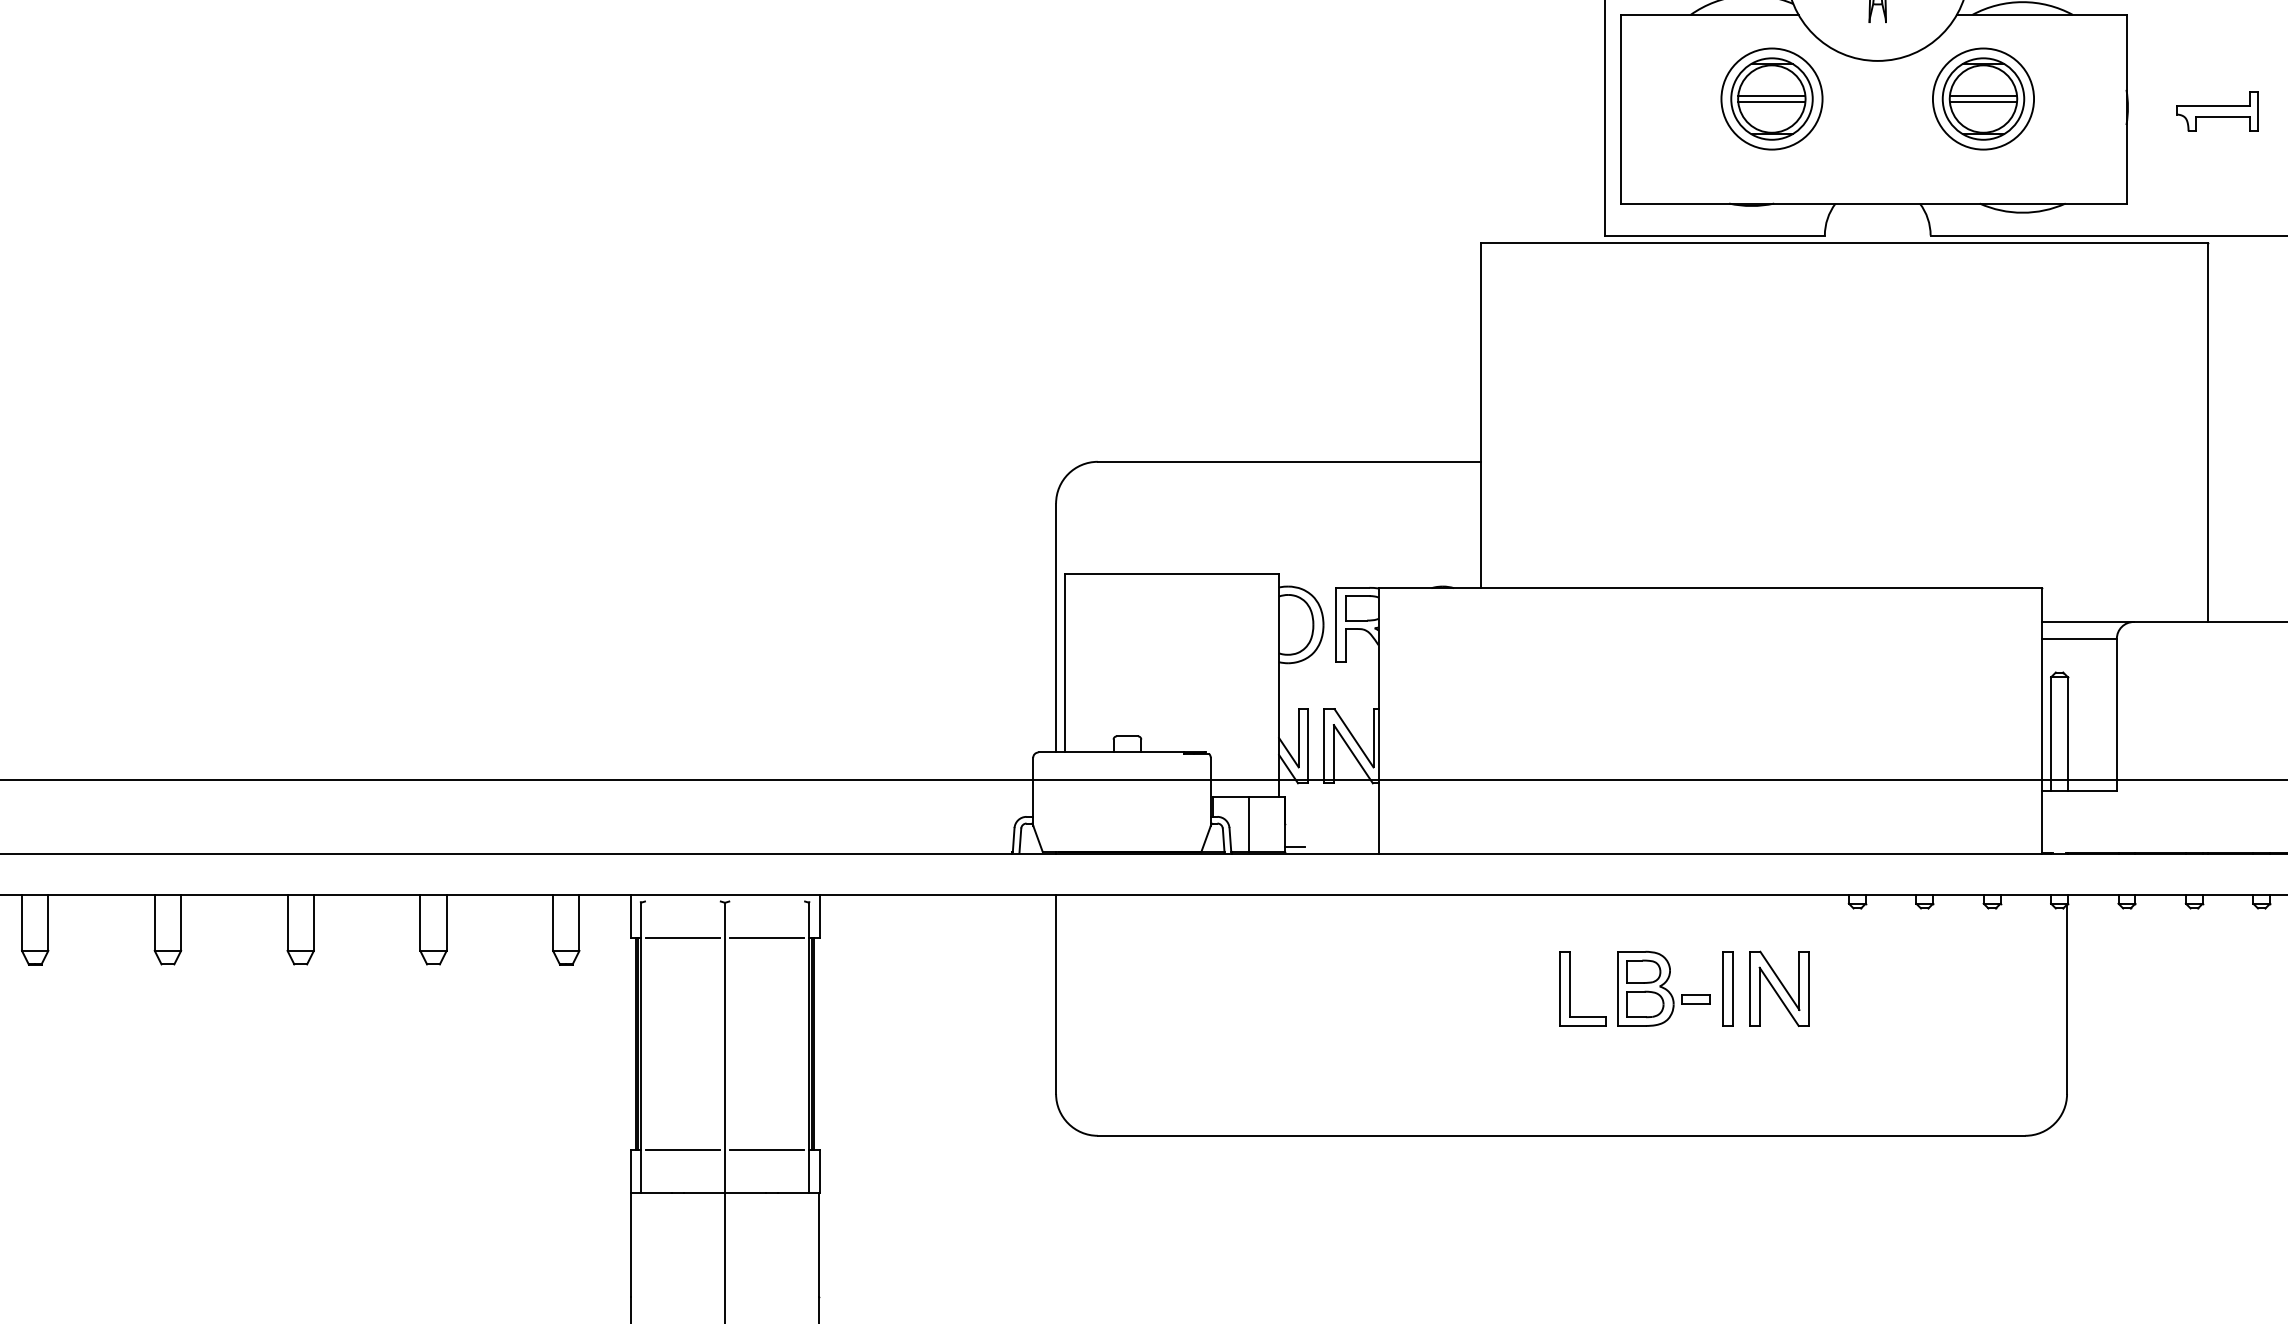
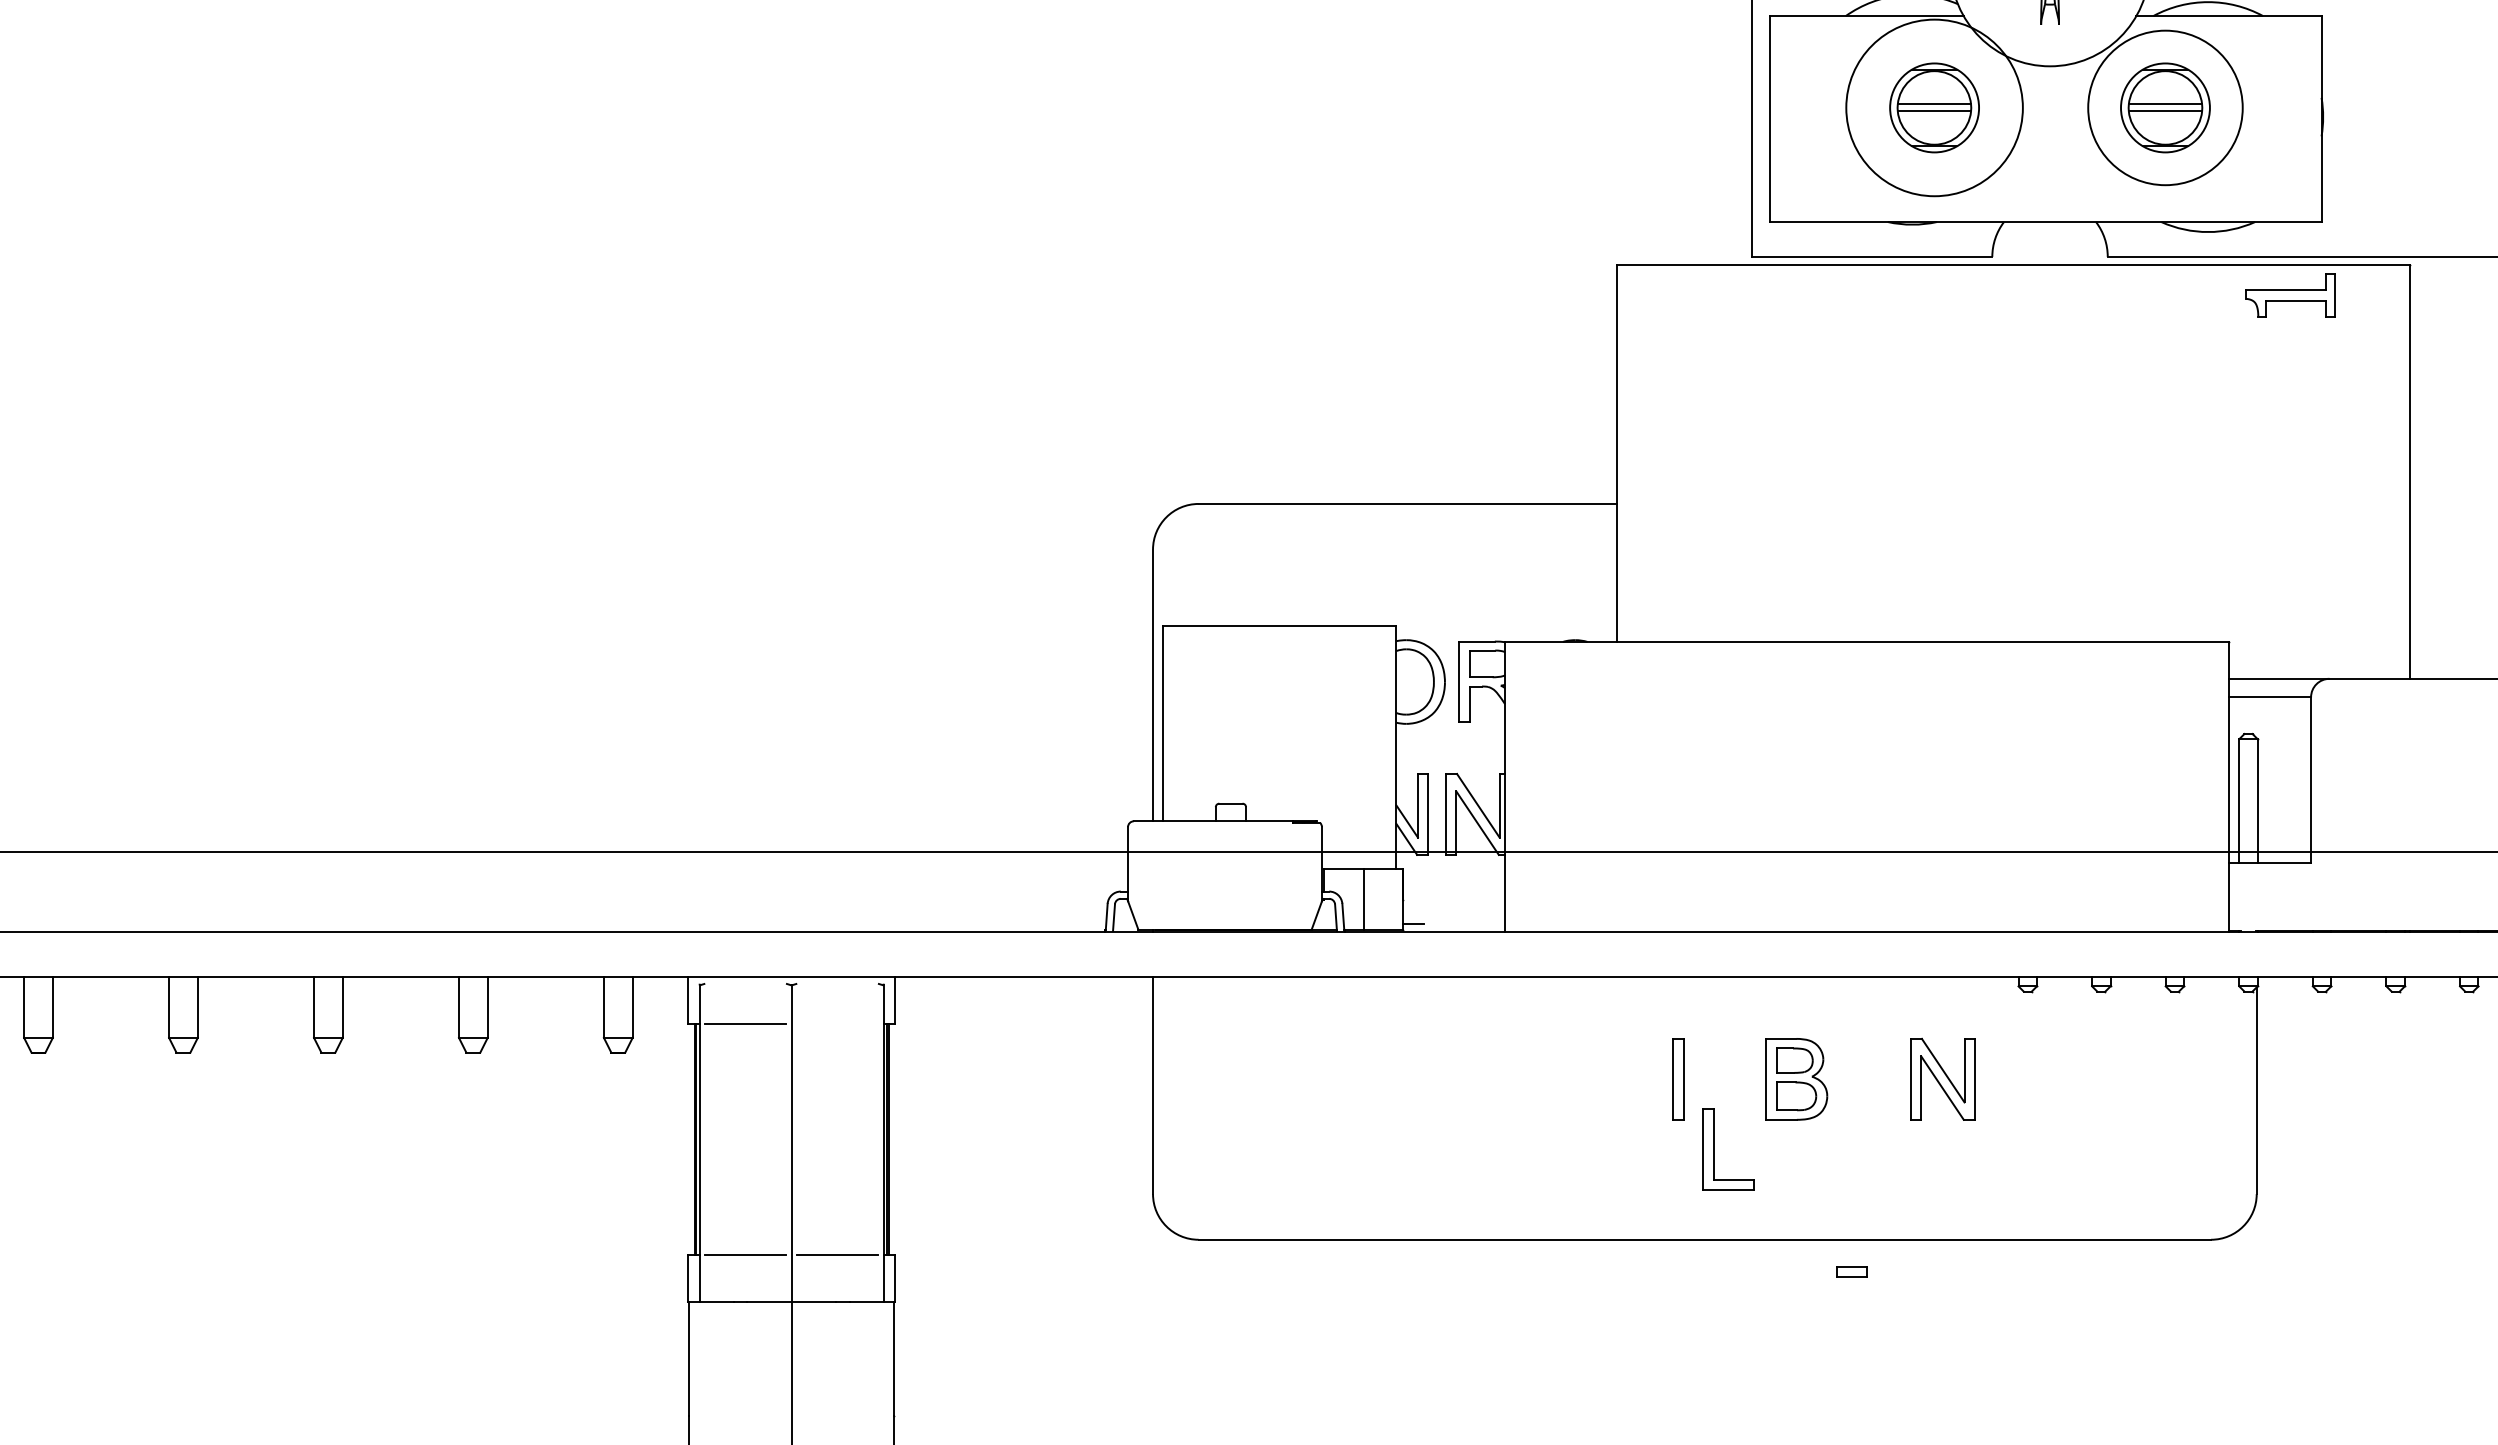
circle: (1771, 98) -> (1934, 107), size x1.6
circle: (1983, 98) -> (2165, 107), size x1.4
part: (2218, 111) -> (2290, 295), moved
line: (767, 937) -> (837, 1023), removed
part: (1570, 989) -> (1714, 1149), moved
part: (1727, 989) -> (1678, 1079), moved
part: (1695, 999) -> (1851, 1271), moved

